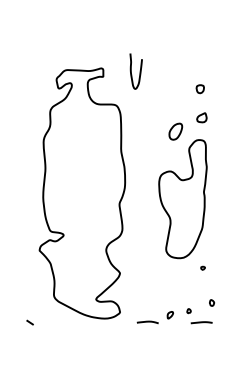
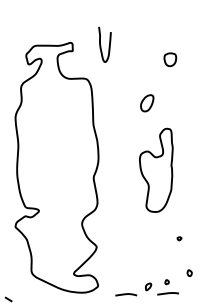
part: (199, 89) -> (169, 60), size x1.6
part: (201, 117) -> (172, 88), removed
part: (182, 199) -> (156, 170), size x0.7
line: (201, 322) -> (167, 293), moved

